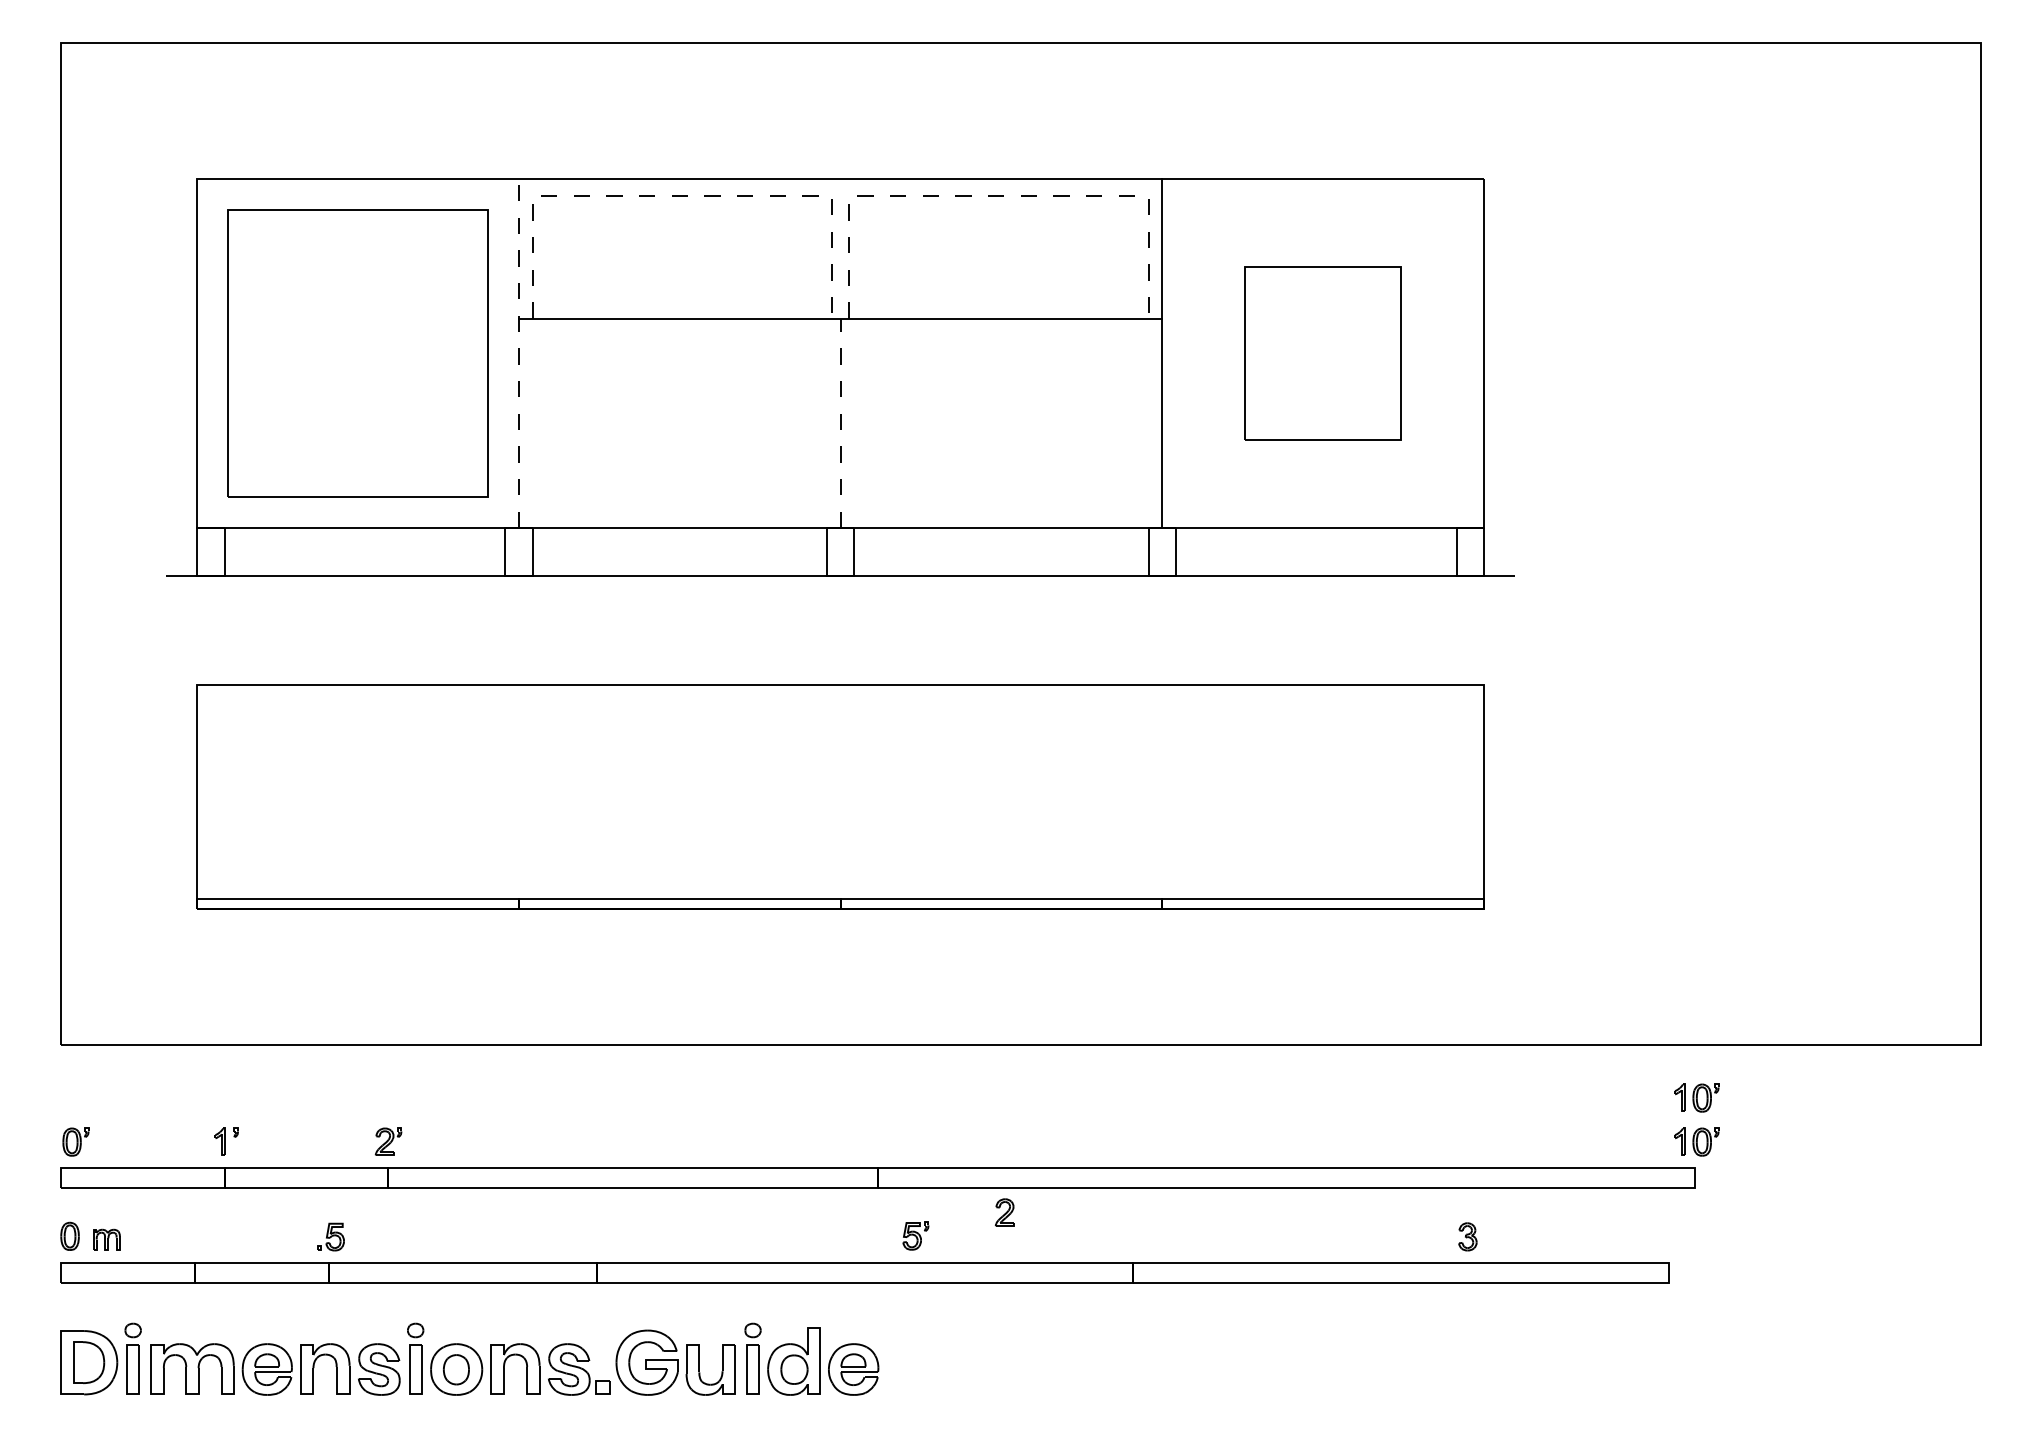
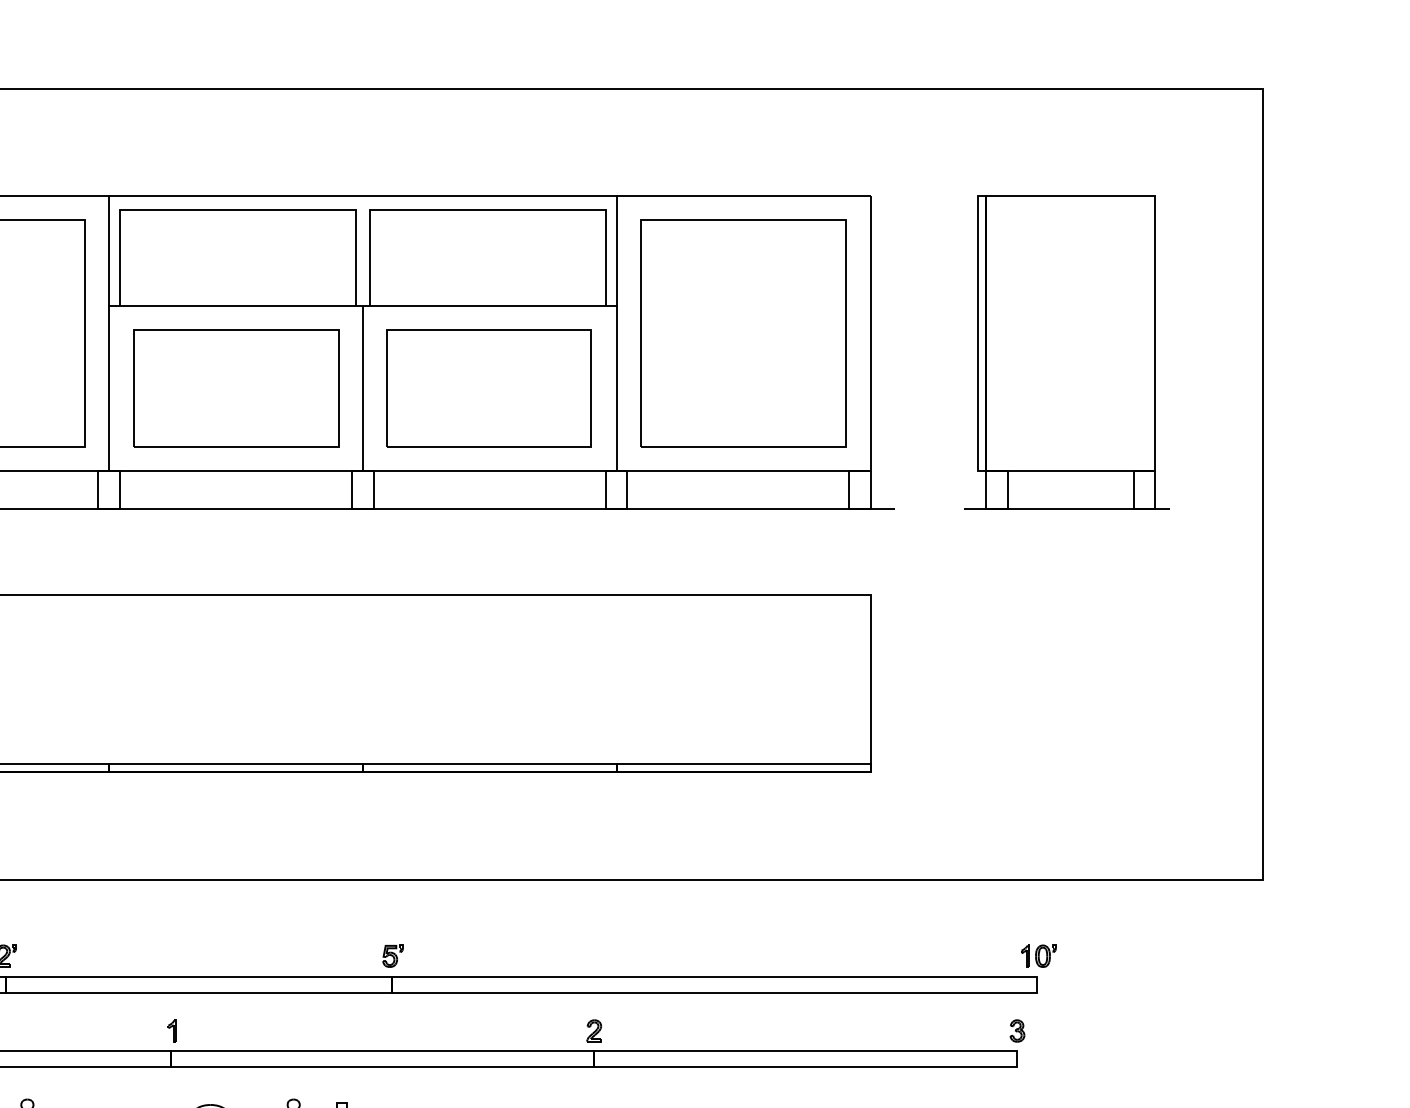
line: (682, 196) -> (238, 209), dashed -> solid
line: (998, 196) -> (487, 209), dashed -> solid
line: (518, 353) -> (108, 333), dashed -> solid
part: (1322, 353) -> (743, 333), size x1.67
part: (1732, 377) -> (1066, 352), added
part: (680, 422) -> (236, 388), added
part: (1000, 422) -> (489, 388), added
line: (840, 423) -> (362, 388), dashed -> solid
part: (1696, 1097) -> (1038, 920), removed
part: (1004, 1212) -> (594, 1030), moved
part: (915, 1235) -> (392, 955), moved
part: (598, 1236) -> (171, 1030), added
part: (1467, 1236) -> (1017, 1030), moved

